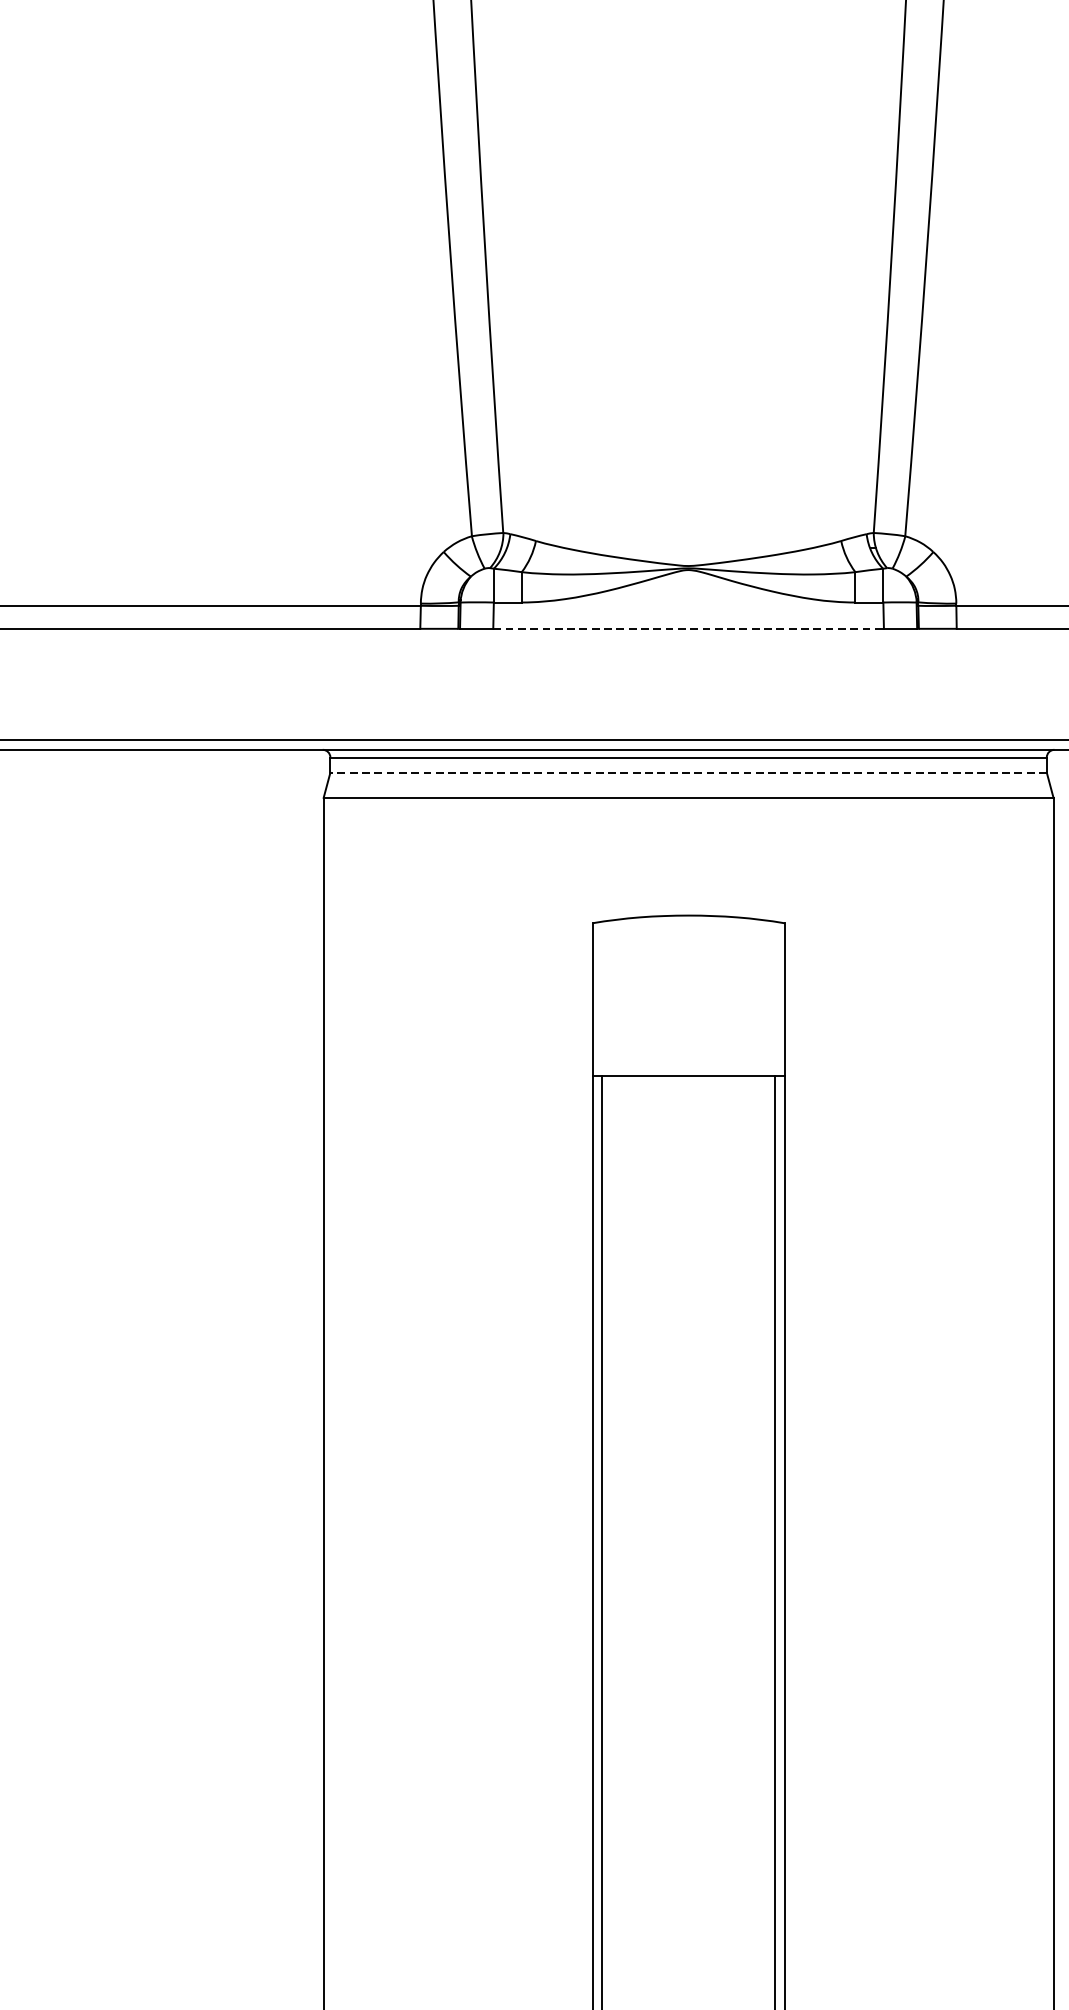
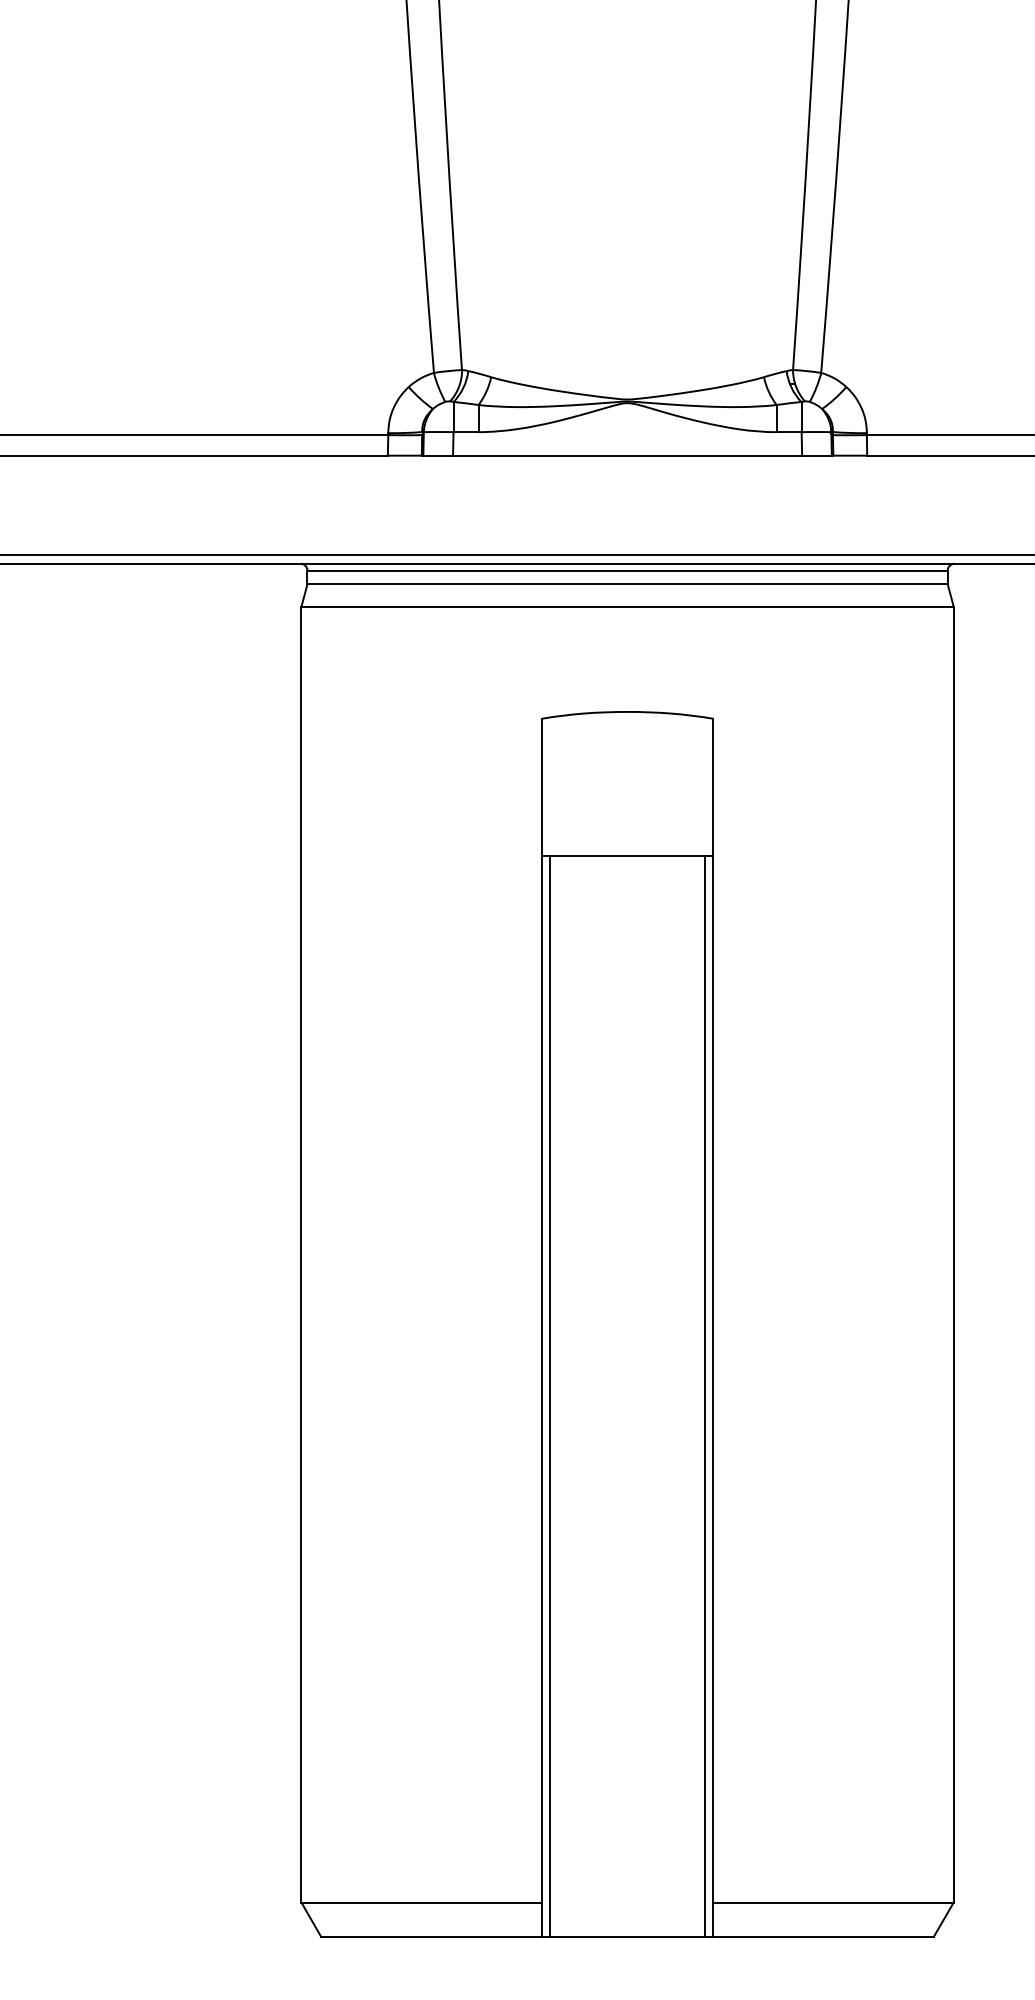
line: (688, 628) -> (627, 455), dashed -> solid
line: (688, 772) -> (627, 584), dashed -> solid

